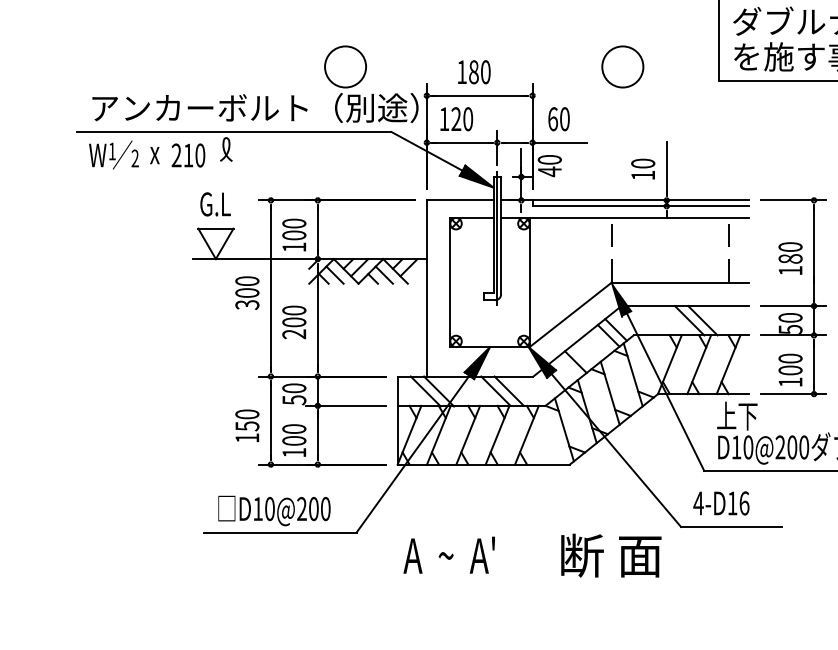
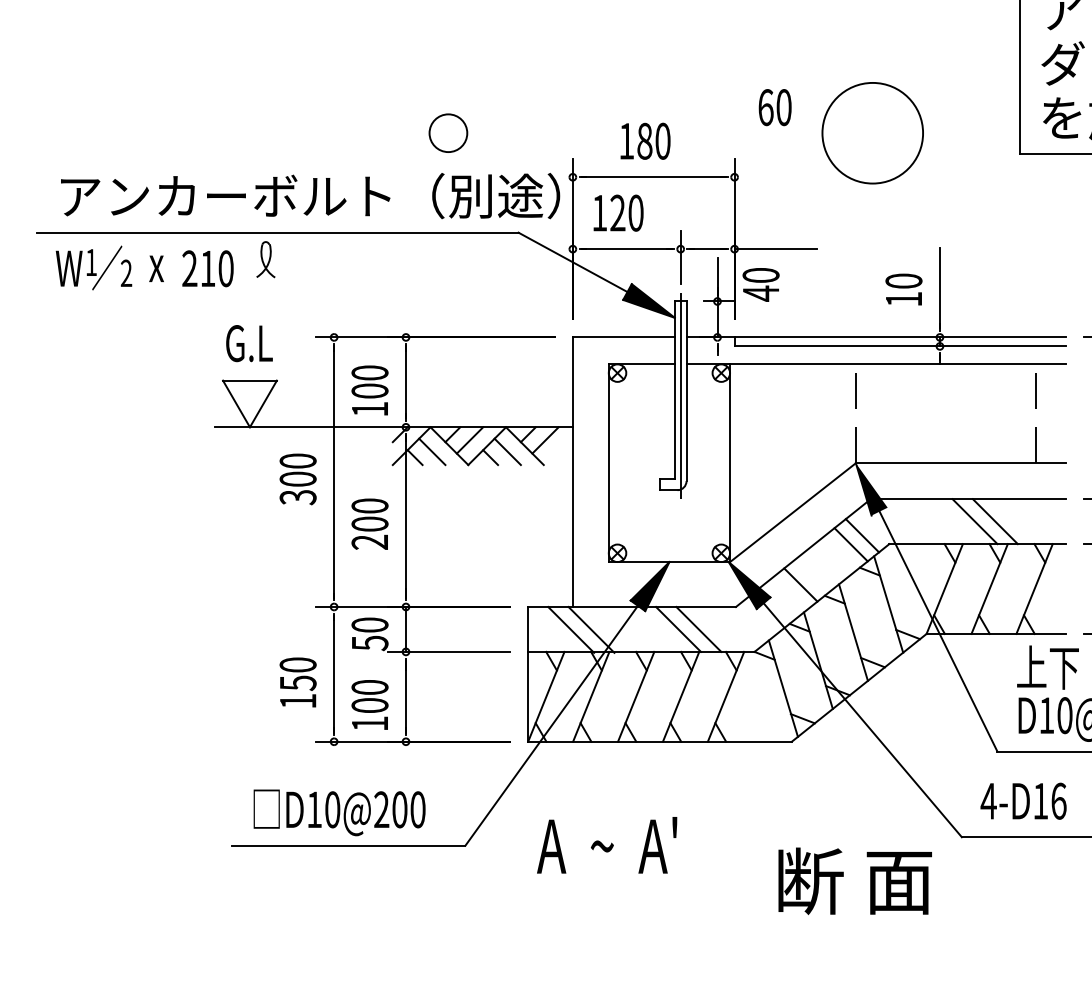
circle: (345, 66) -> (448, 132), size x0.6
circle: (622, 66) -> (872, 132), size x1.6
text: (558, 119) -> (774, 108), moved
text: (448, 554) -> (605, 844), moved

